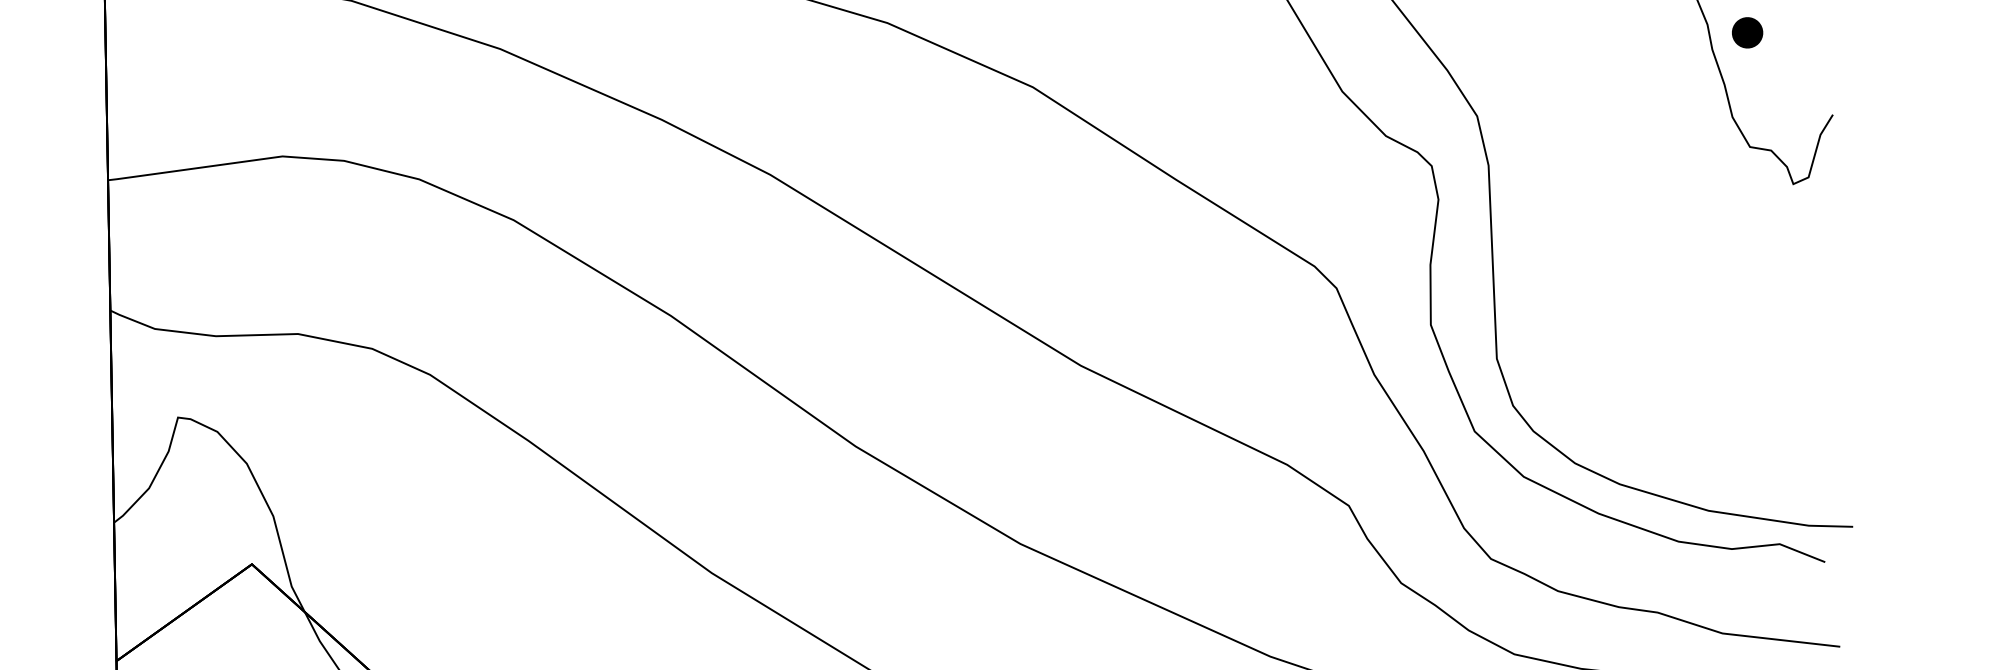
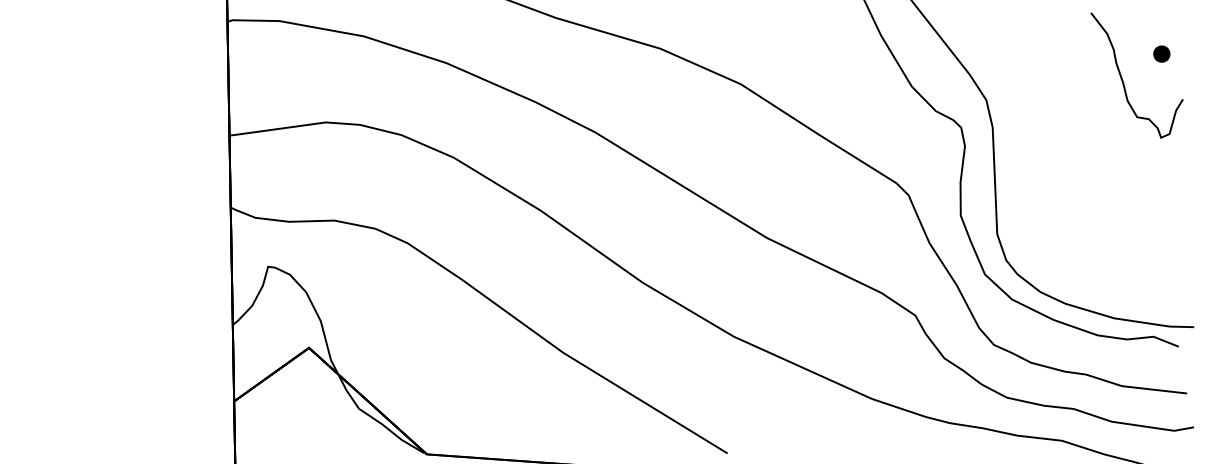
part: (1746, 31) -> (1161, 53), moved

